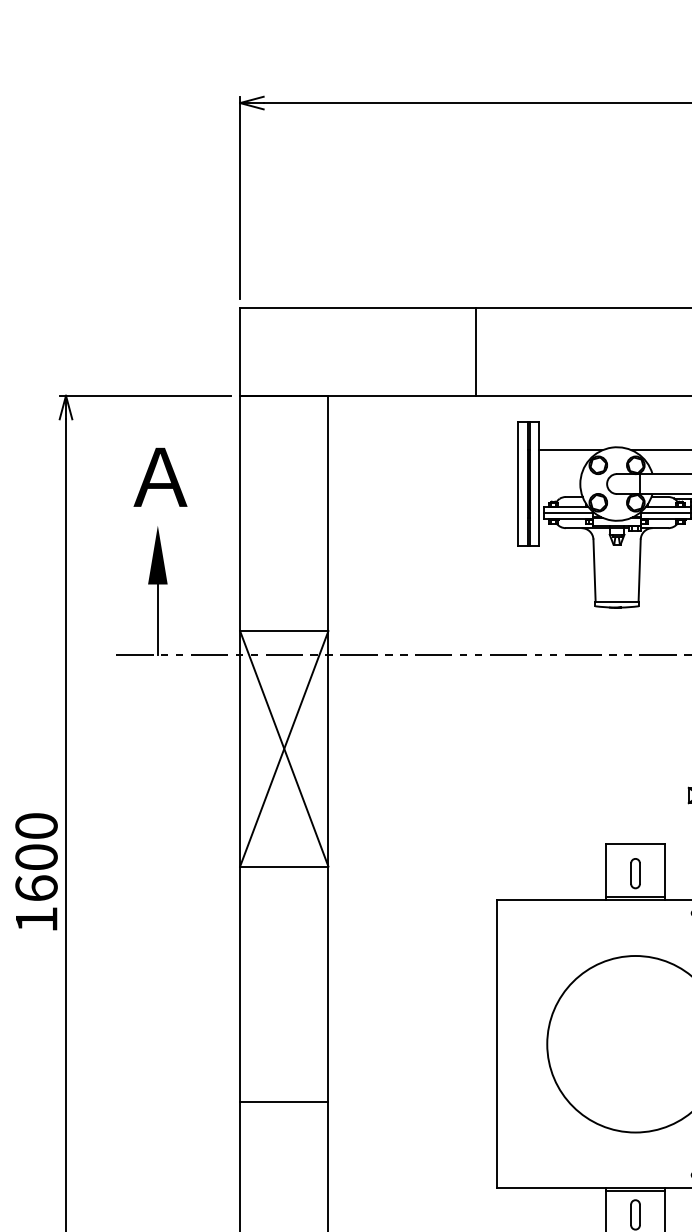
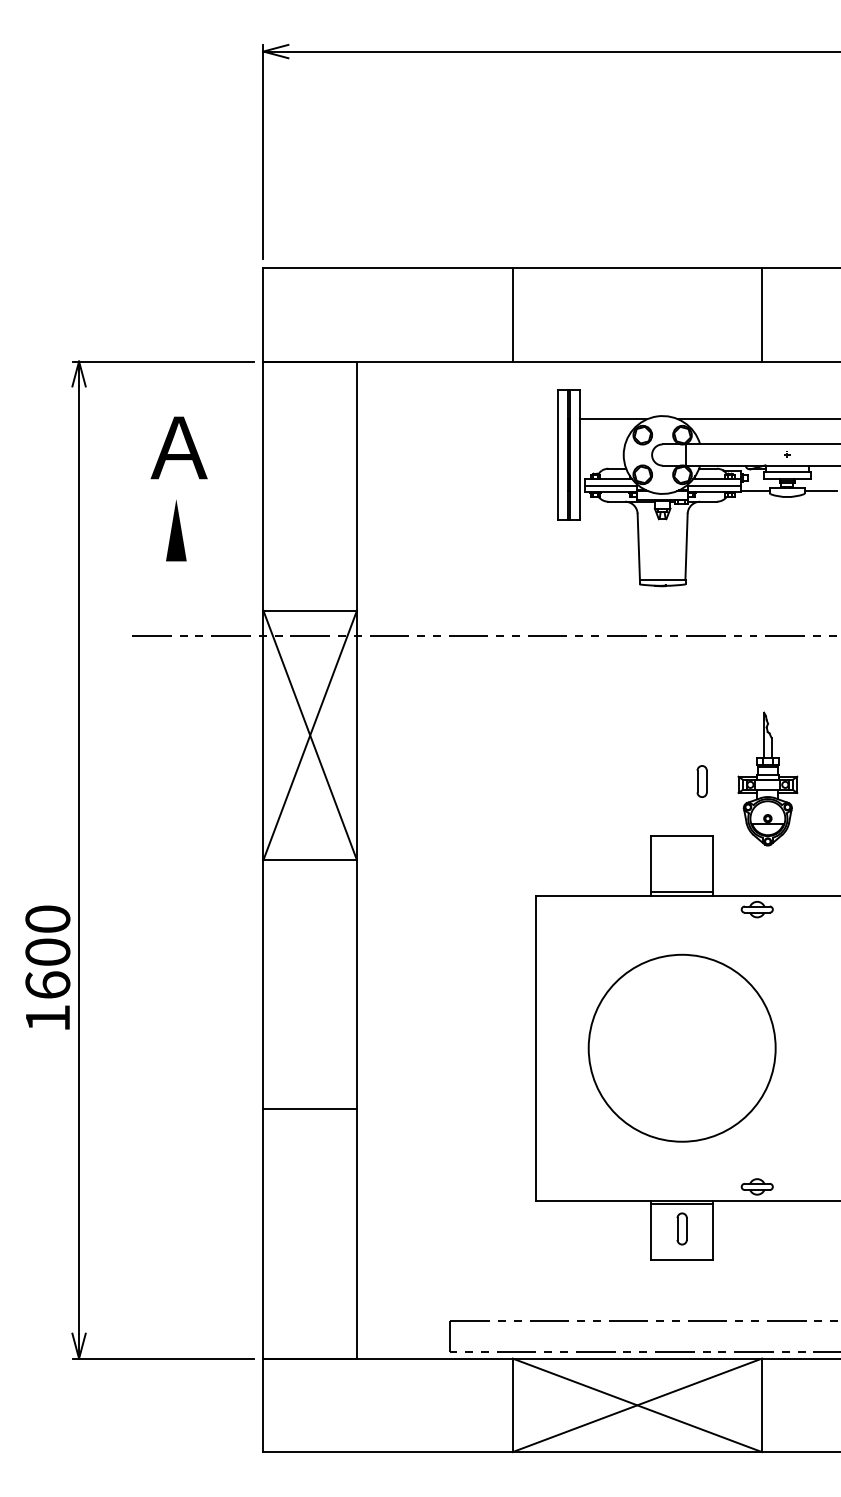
line: (158, 619) -> (176, 598), removed
text: (36, 871) -> (47, 967), moved
part: (634, 873) -> (701, 781), moved

